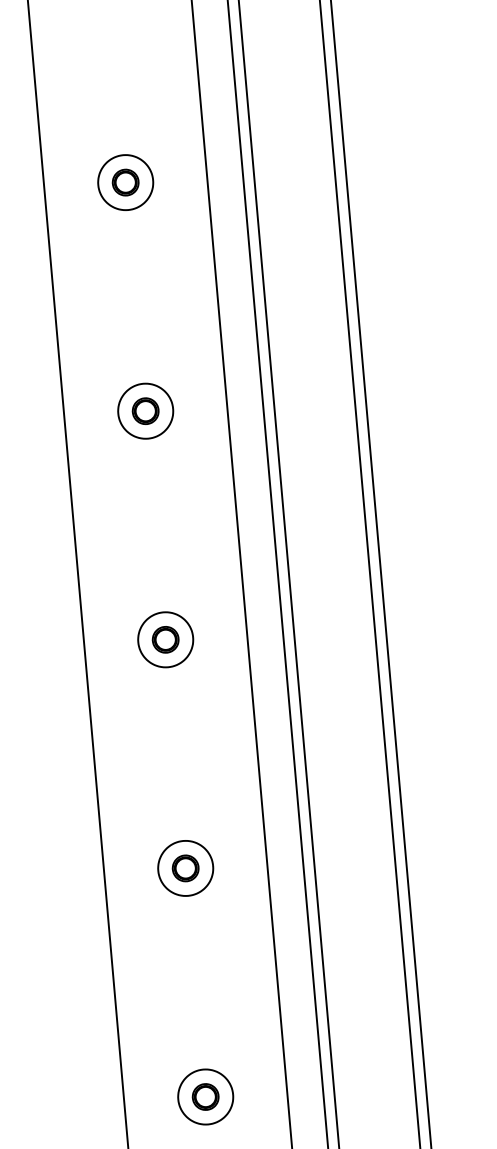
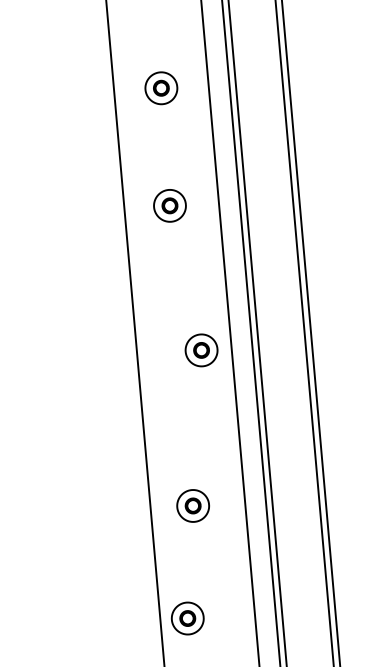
part: (144, 410) -> (169, 205), moved
part: (165, 639) -> (201, 350), moved
part: (184, 867) -> (192, 505), moved
part: (205, 1096) -> (187, 618), moved

